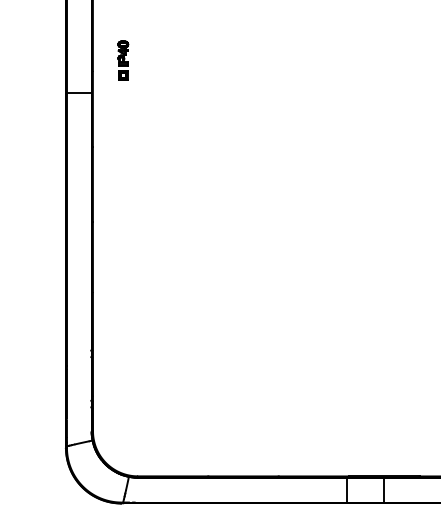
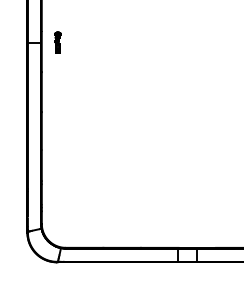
part: (122, 59) -> (57, 42), moved

